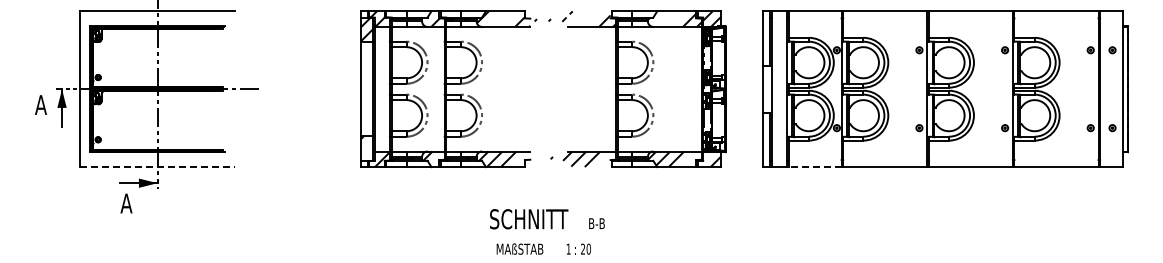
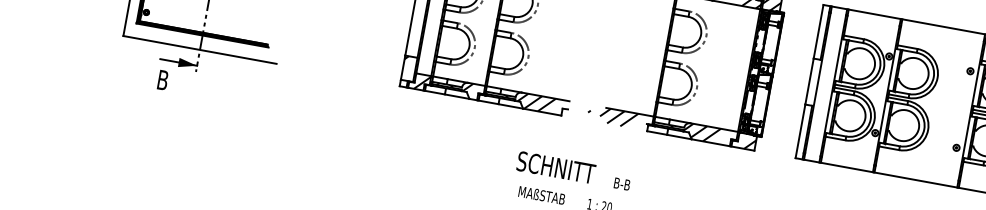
line: (157, 167) -> (199, 50), dashed -> solid
line: (814, 167) -> (846, 167), dashed -> solid
text: (126, 203) -> (162, 80), A -> B

